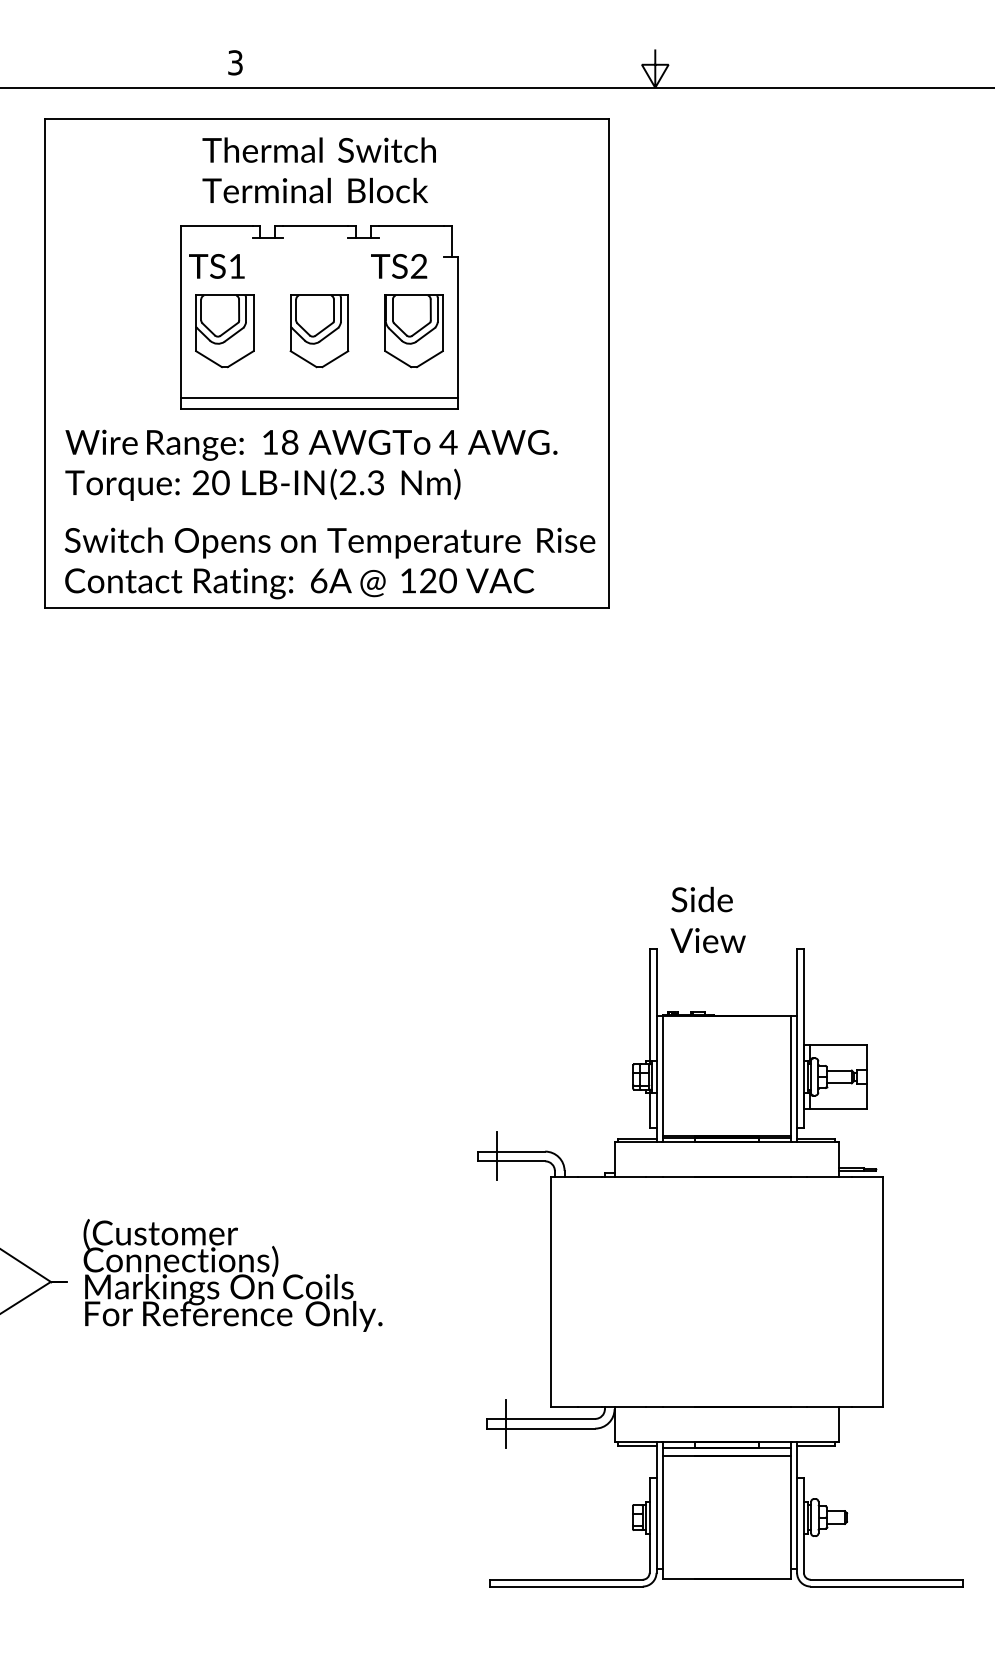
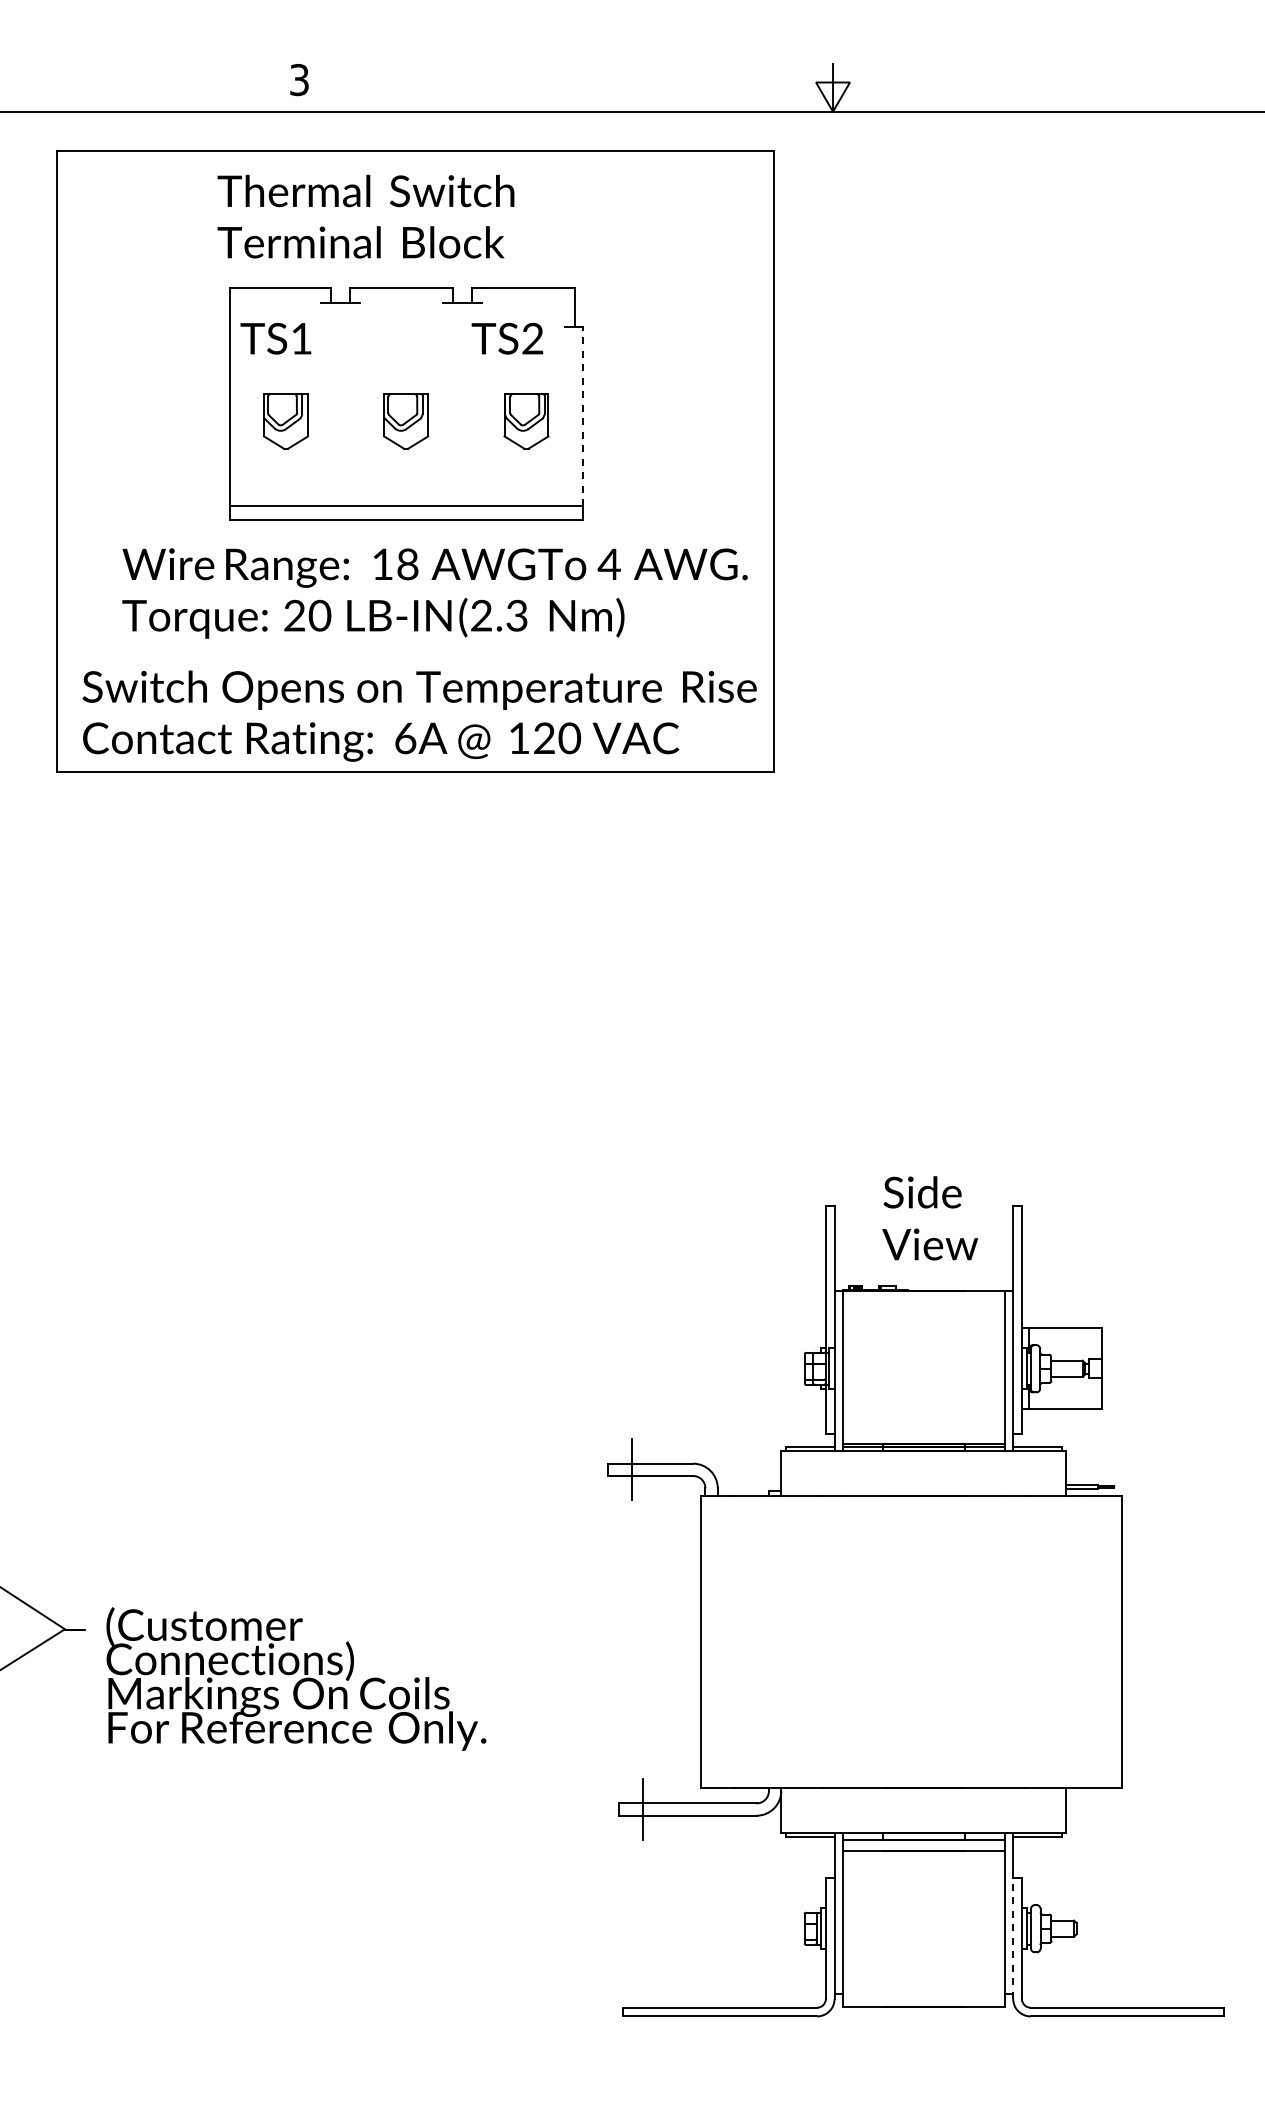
text: (318, 170) -> (365, 216), moved
line: (458, 327) -> (582, 416), solid -> dashed
part: (224, 331) -> (285, 421), size x0.6
part: (318, 331) -> (405, 421), size x0.6
part: (414, 331) -> (526, 421), size x0.6
text: (311, 465) -> (434, 593), moved
text: (708, 920) -> (930, 1218), moved
text: (233, 1275) -> (296, 1678), moved
line: (797, 1525) -> (1013, 1938), solid -> dashed

